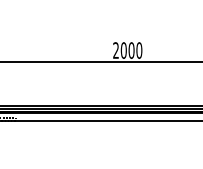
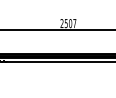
text: (131, 50) -> (70, 23), 2000 -> 2507

